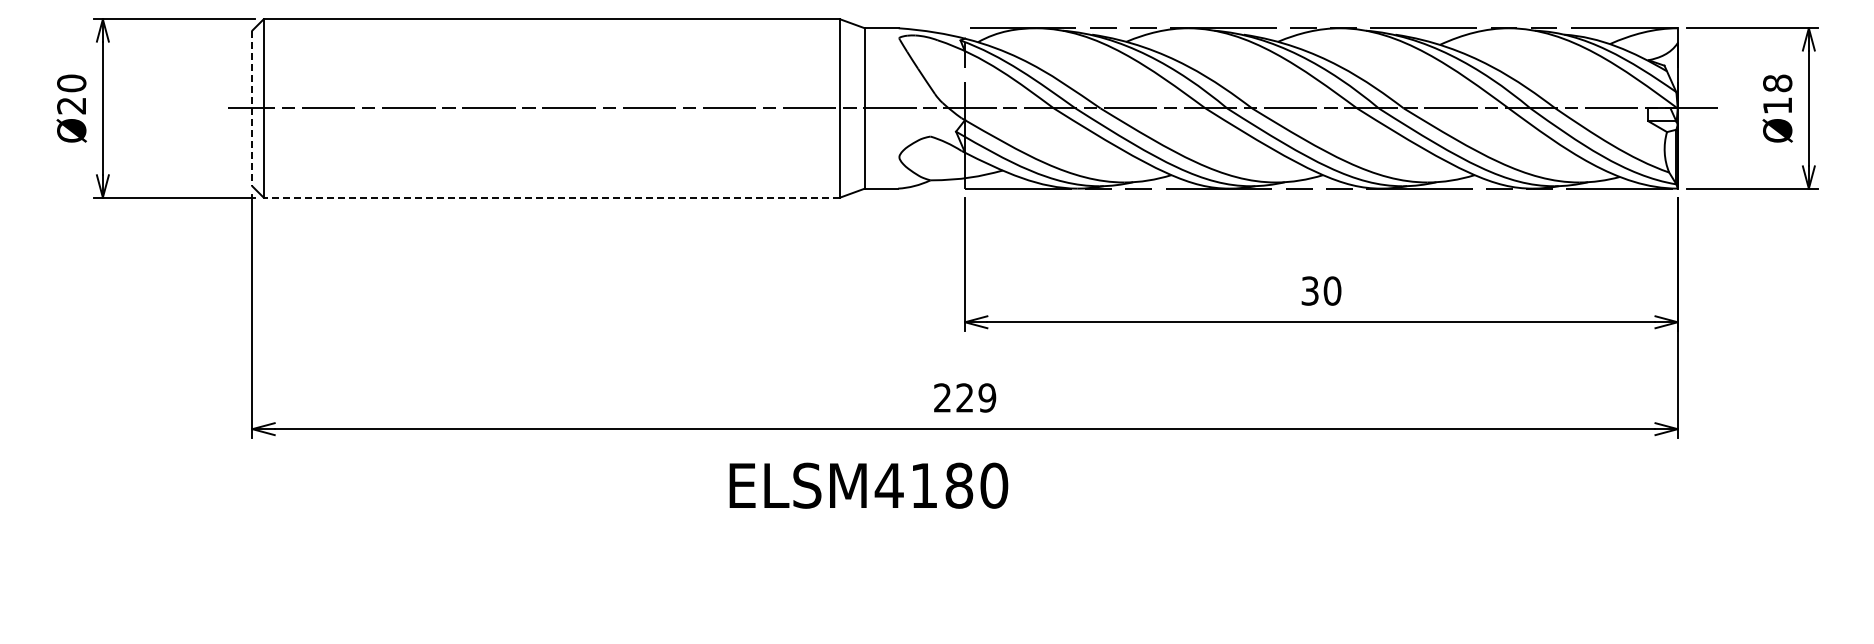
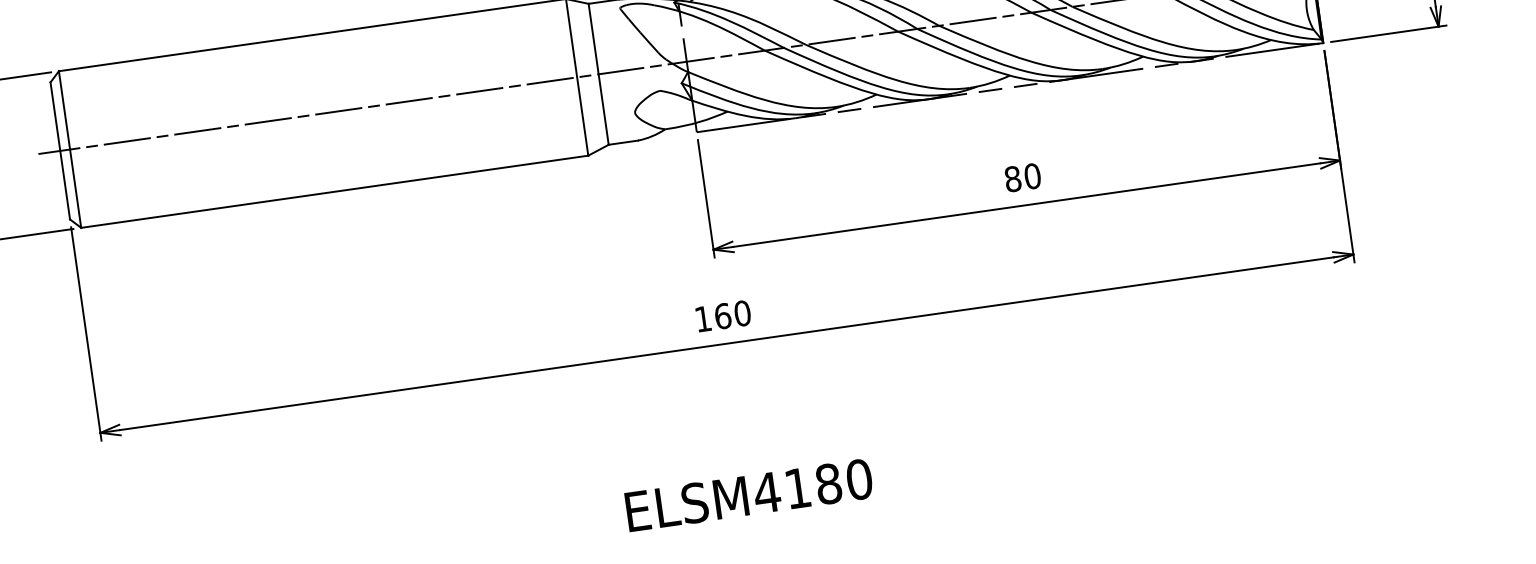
line: (252, 108) -> (60, 150), dashed -> solid
line: (551, 197) -> (334, 191), dashed -> solid
text: (1309, 290) -> (1012, 178), 30 -> 80
text: (965, 397) -> (723, 315), 229 -> 160
text: (868, 485) -> (748, 495), moved

